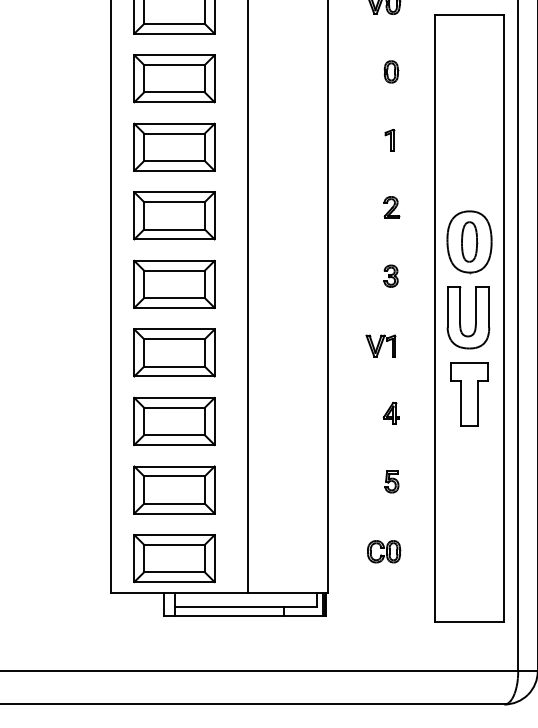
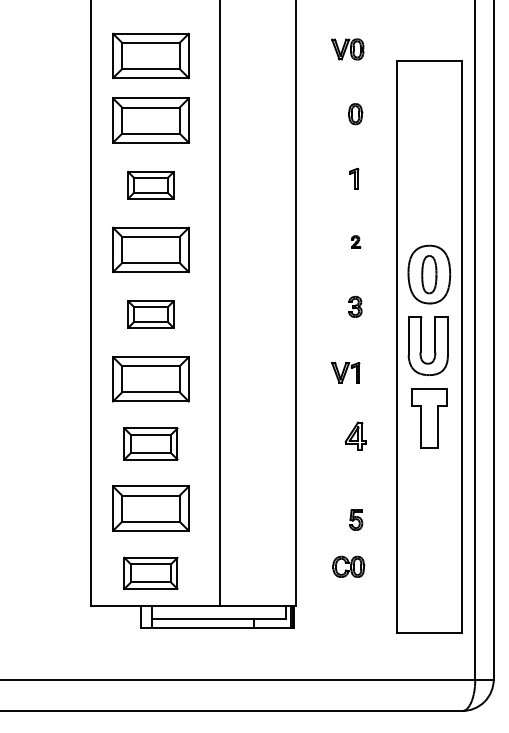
part: (174, 147) -> (150, 185), size x0.6
part: (391, 206) -> (355, 241), size x0.6
part: (174, 284) -> (150, 314), size x0.6
part: (391, 412) -> (355, 435), size x1.4
part: (174, 420) -> (150, 443), size x0.7
part: (392, 481) -> (356, 519), moved
part: (174, 558) -> (150, 573), size x0.7

